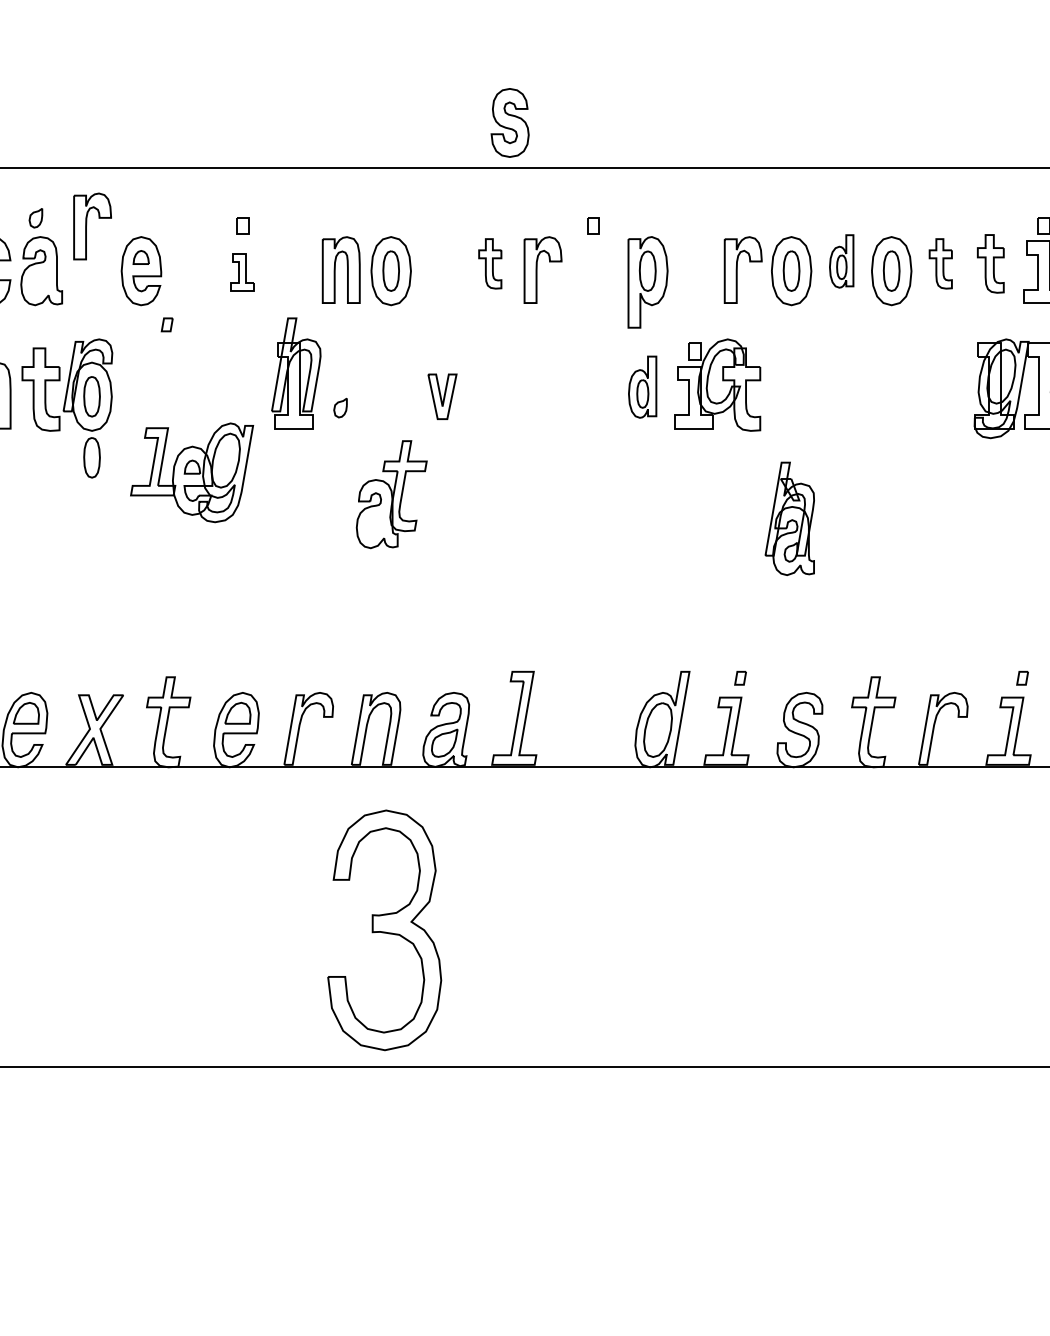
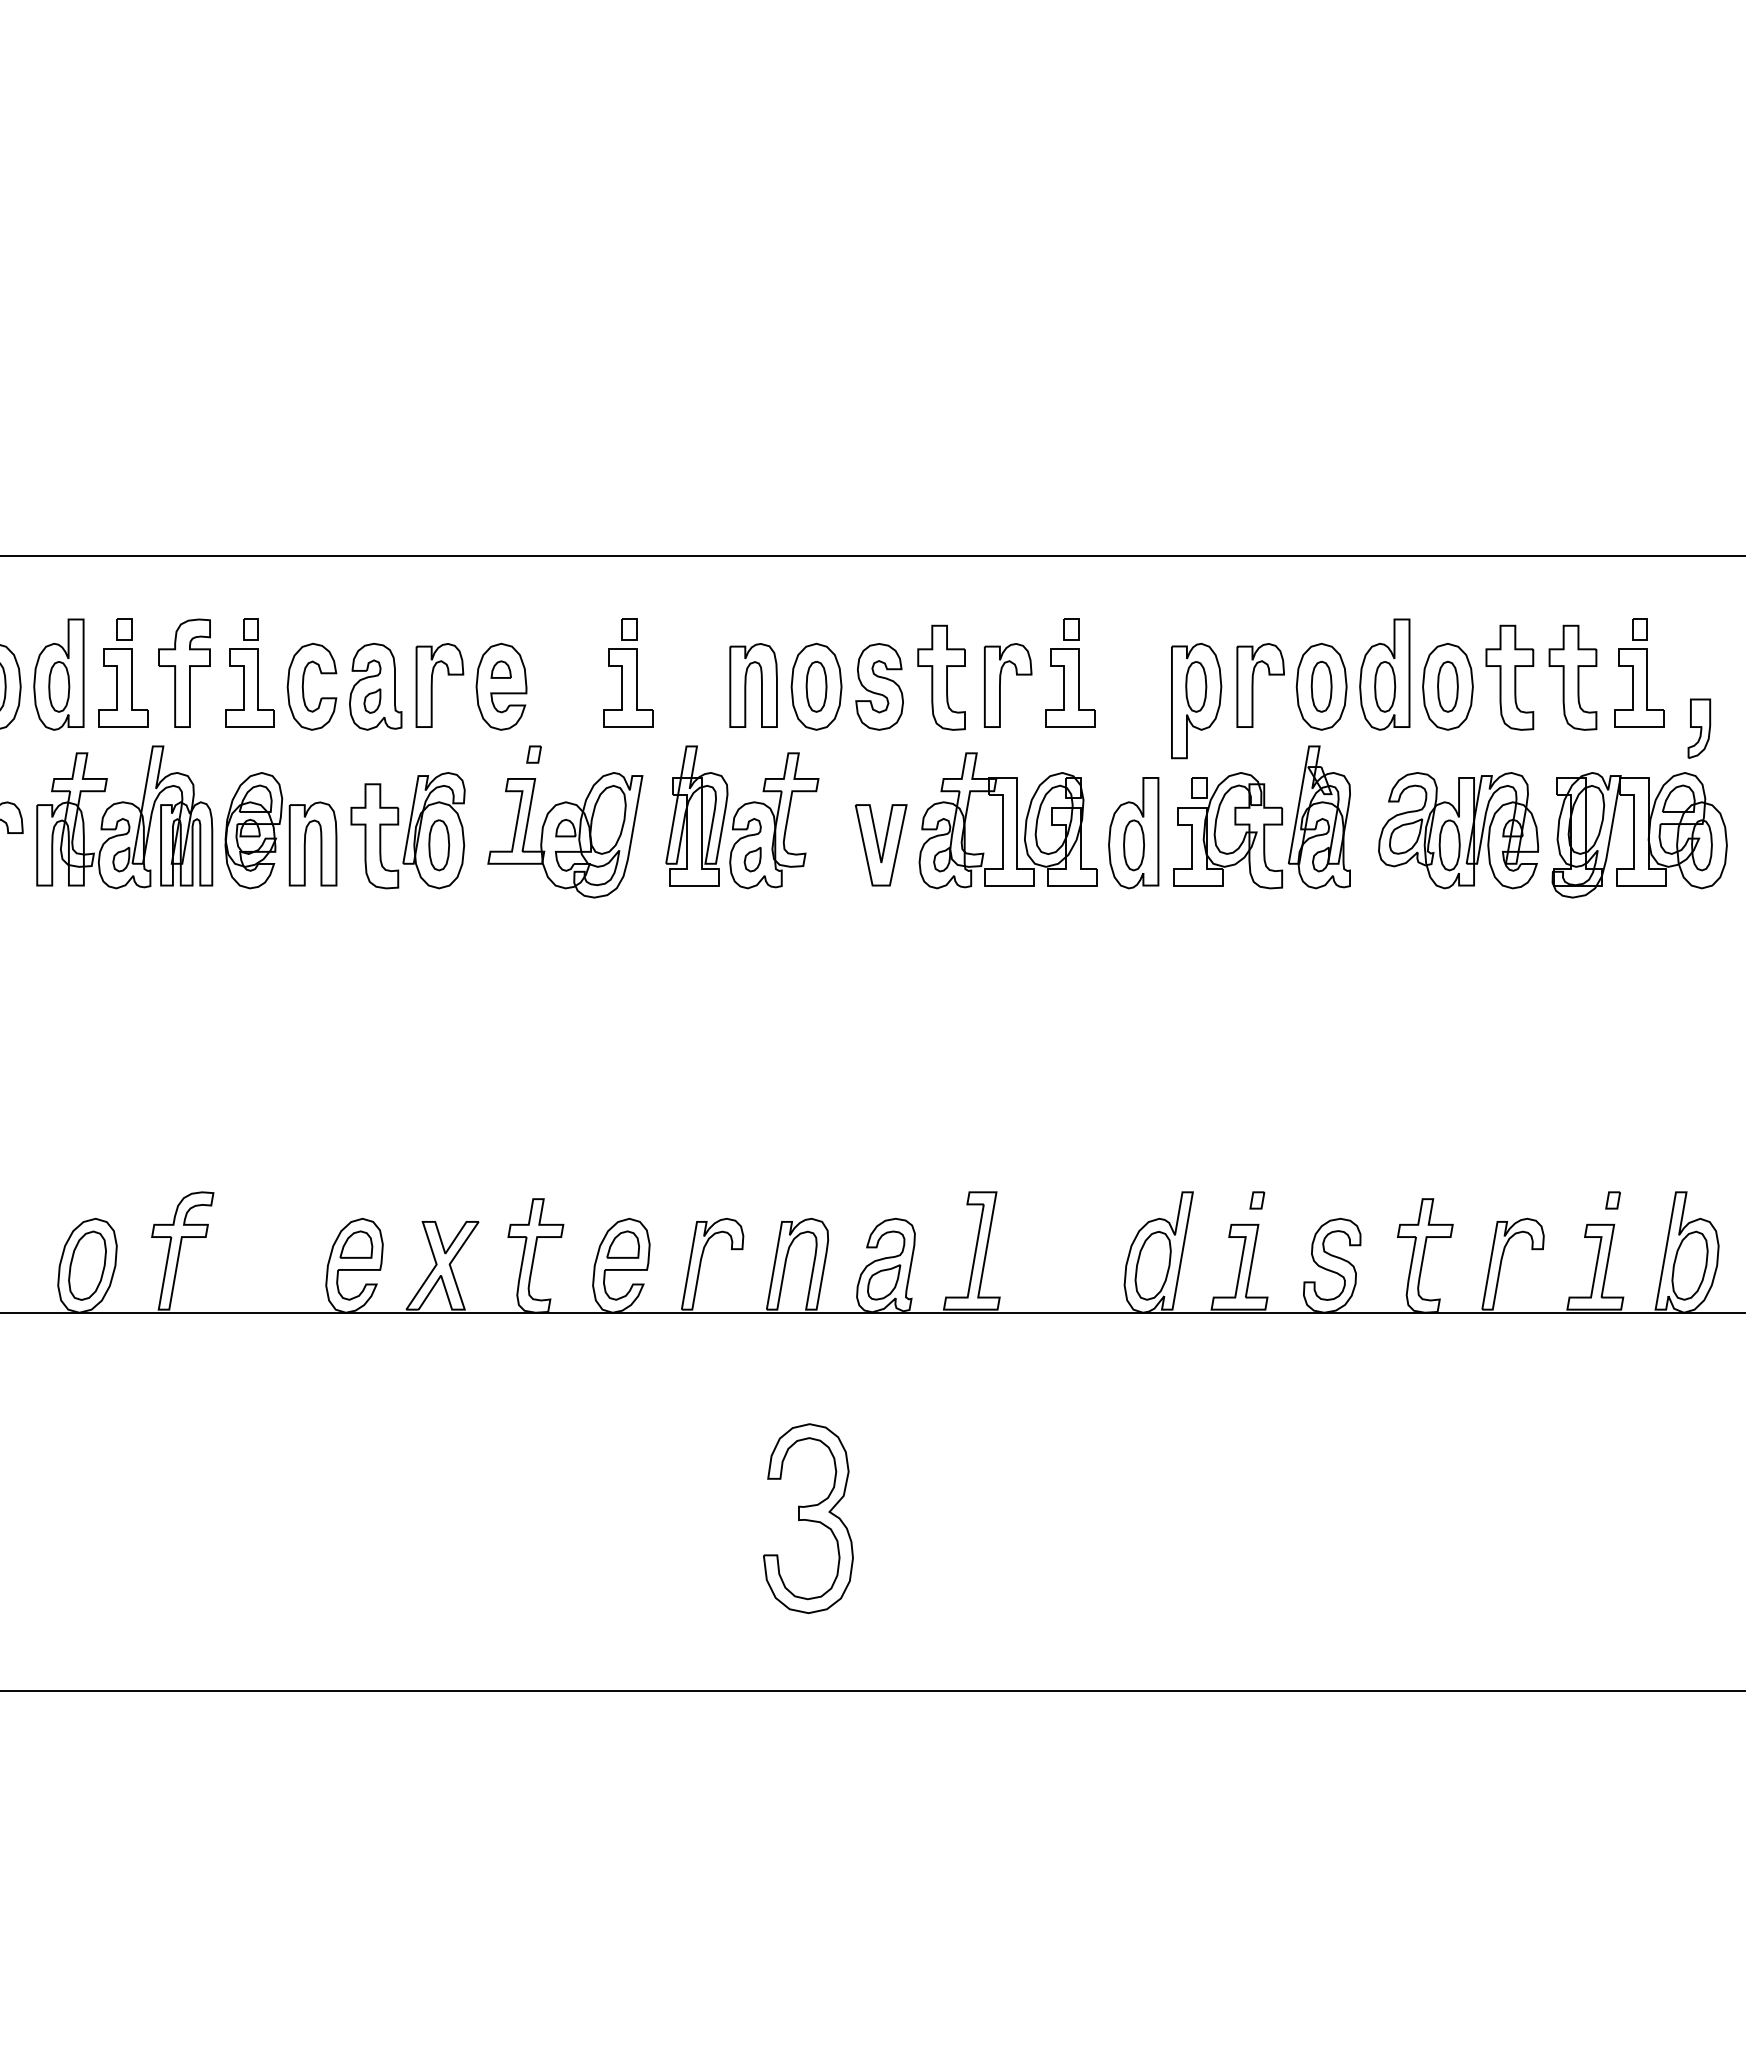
part: (510, 122) -> (879, 686), moved
part: (36, 217) -> (372, 700), moved
part: (86, 226) -> (432, 685), moved
part: (841, 261) -> (1384, 674), size x1.67
part: (490, 263) -> (941, 677), size x1.67
part: (940, 263) -> (1509, 677), size x1.67
part: (990, 263) -> (1572, 677), size x1.43
part: (242, 271) -> (628, 687), size x1.67
part: (592, 271) -> (1070, 687), added
part: (647, 281) -> (1196, 700), moved
part: (542, 377) -> (1007, 820), added
part: (900, 385) -> (1458, 830), added
part: (642, 387) -> (1133, 833), size x1.43
part: (442, 396) -> (881, 845), size x1.43
part: (92, 457) -> (439, 922), removed
part: (192, 473) -> (565, 835), moved
part: (391, 494) -> (774, 820), moved
part: (789, 518) -> (1319, 817), moved
part: (384, 930) -> (808, 1518), size x0.62

